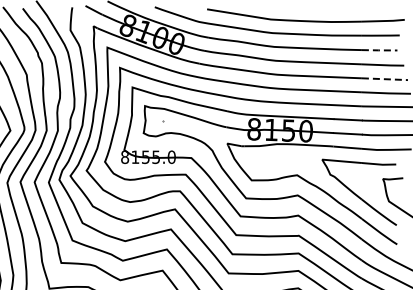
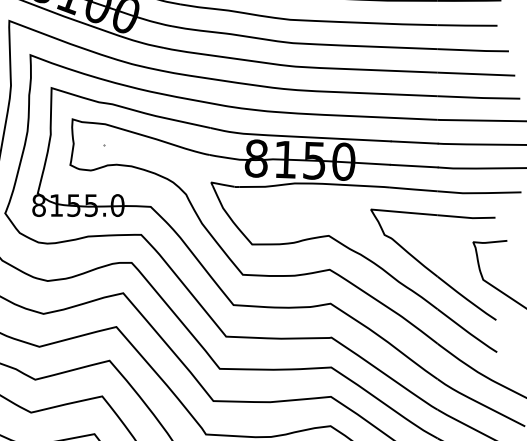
line: (379, 50) -> (467, 25), dashed -> solid
line: (385, 79) -> (477, 74), dashed -> solid

